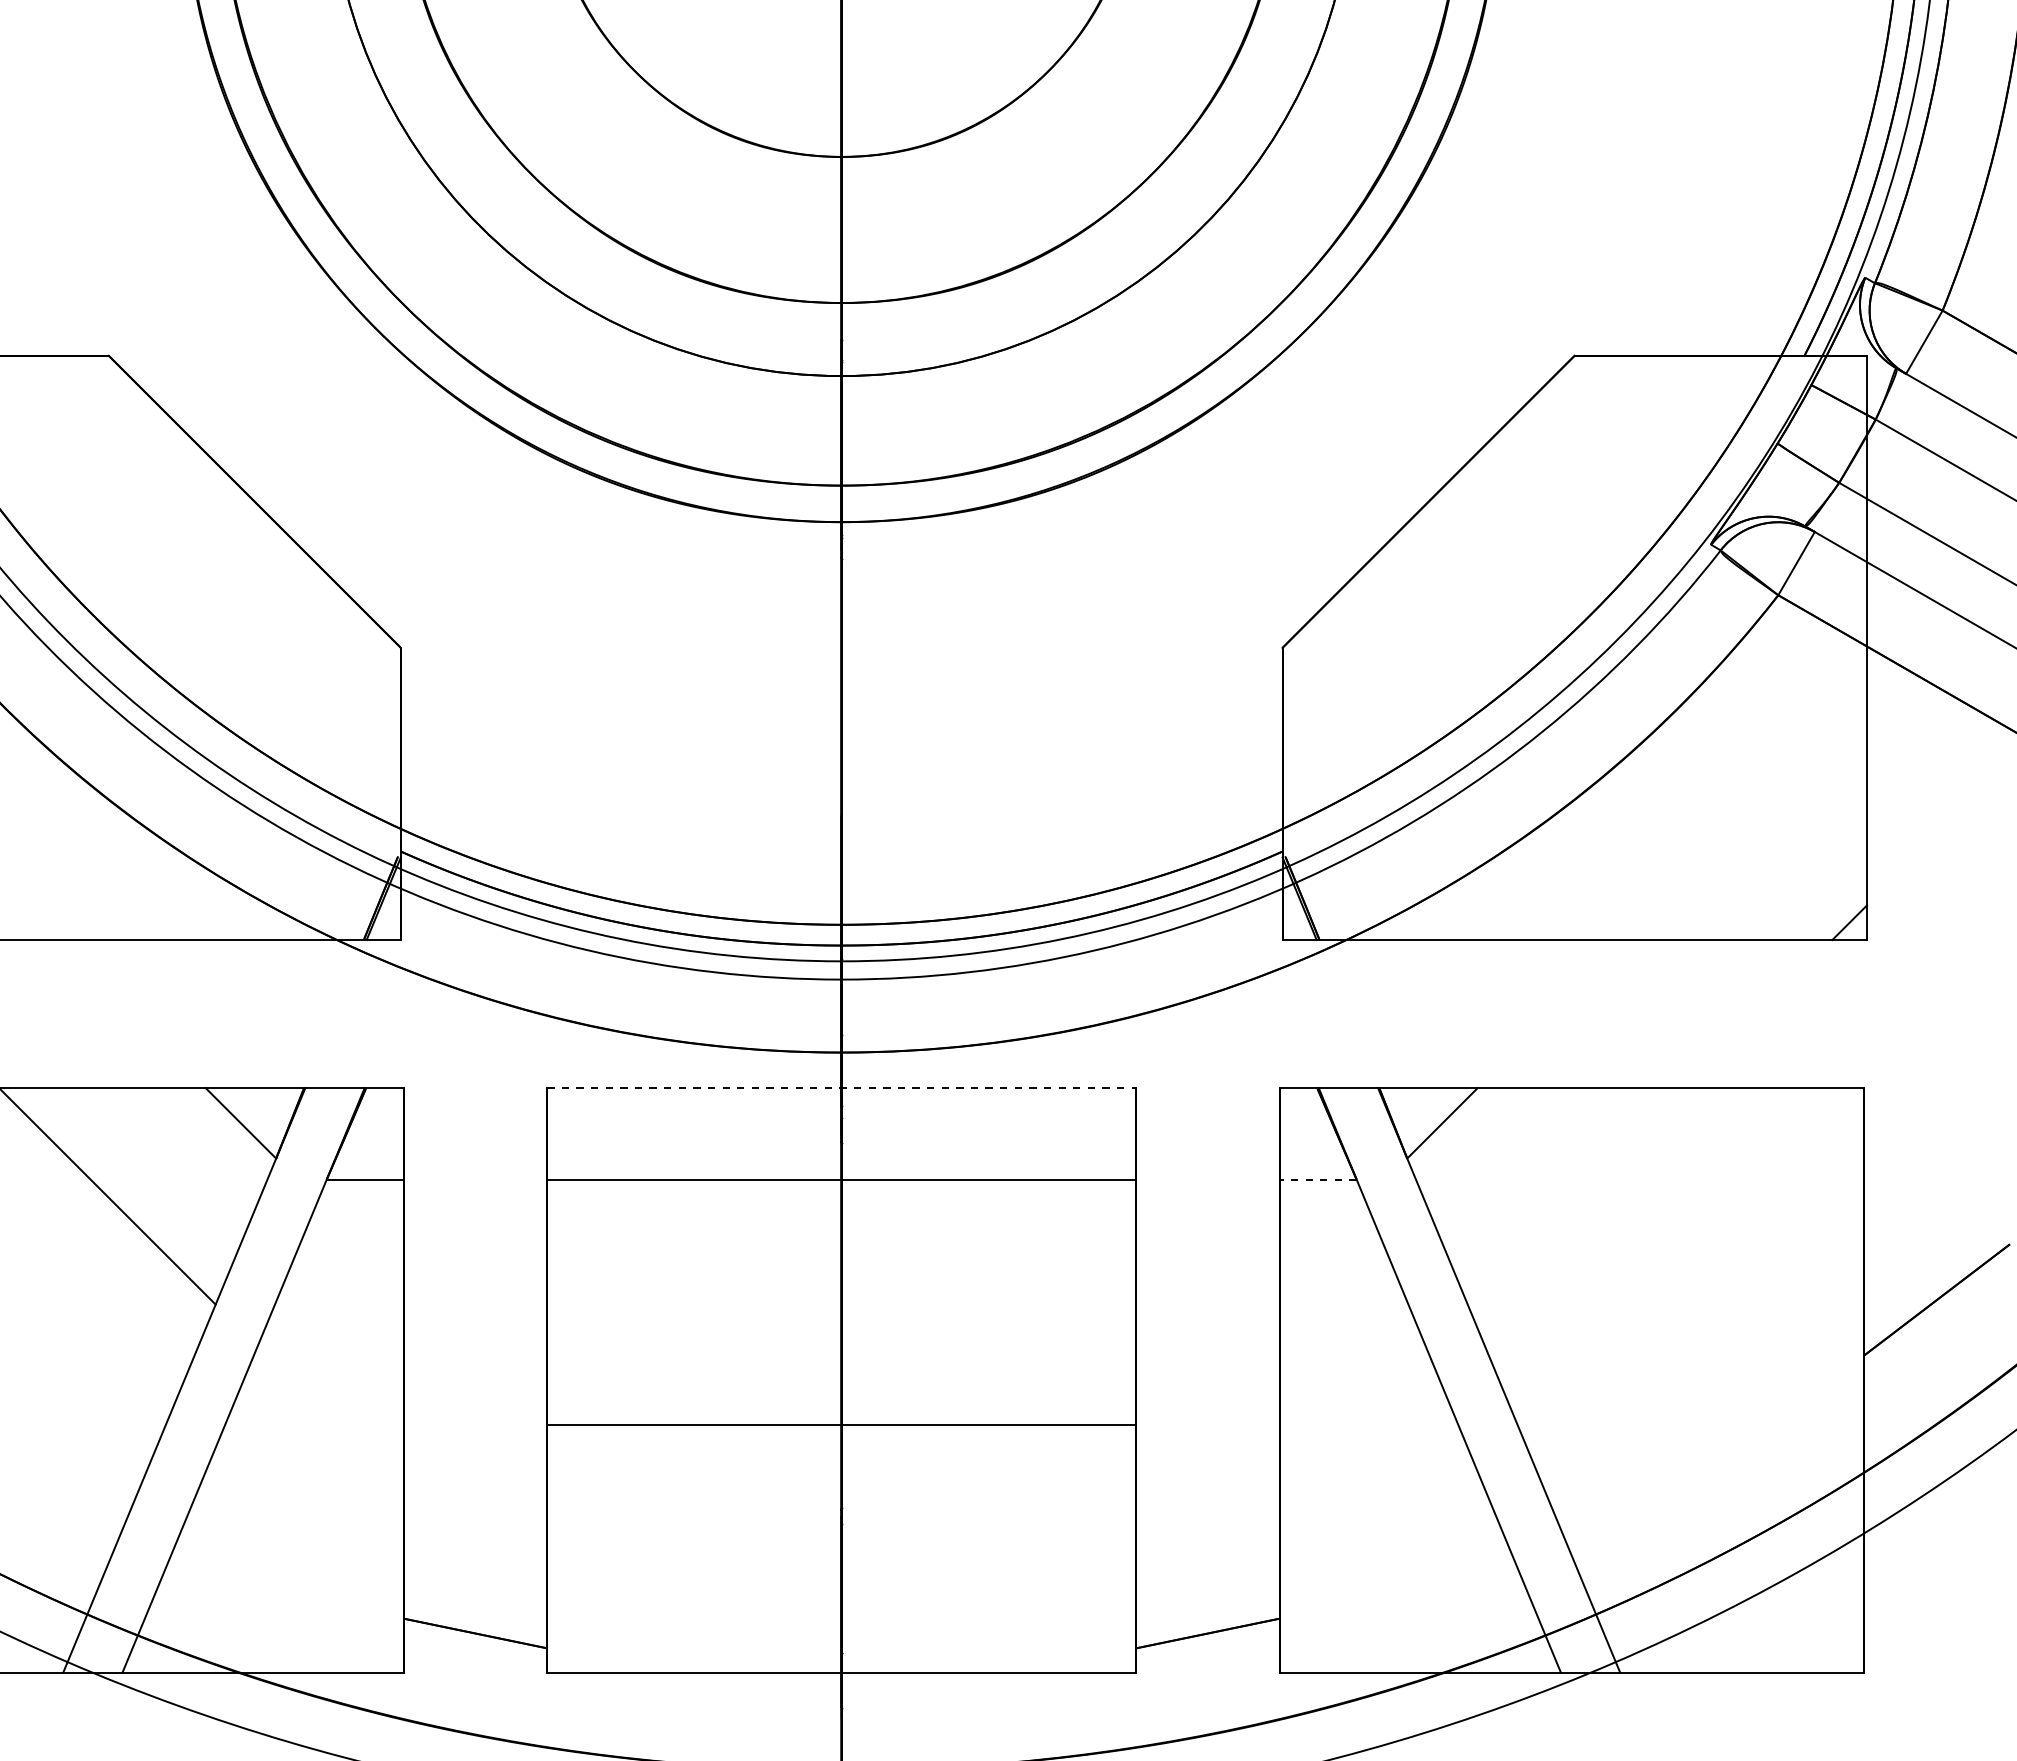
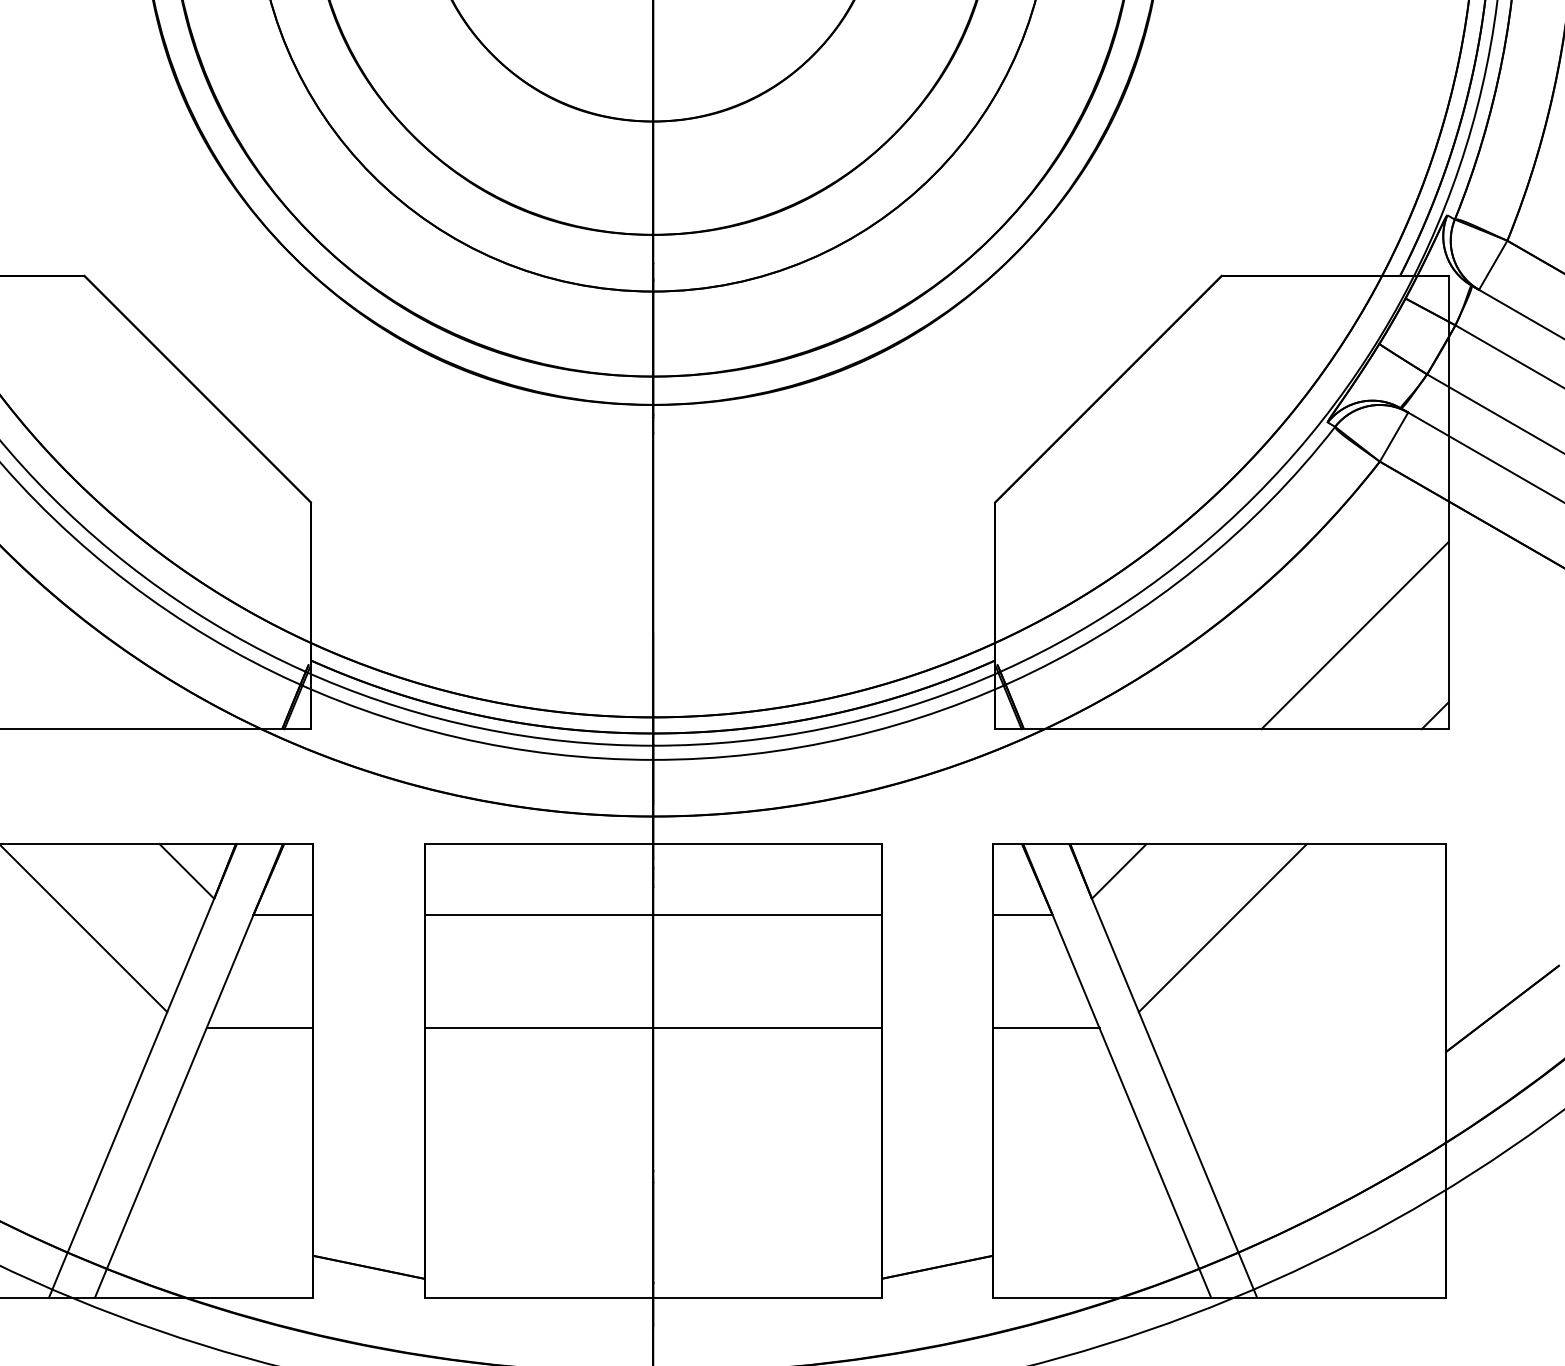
line: (1745, 819) -> (1354, 635), added
line: (842, 1088) -> (653, 844), dashed -> solid
line: (1318, 1179) -> (1023, 915), dashed -> solid
line: (1575, 1196) -> (1222, 928), added
line: (334, 1325) -> (259, 1028), added
line: (1348, 1325) -> (1046, 1028), added
line: (841, 1424) -> (652, 1028), moved

